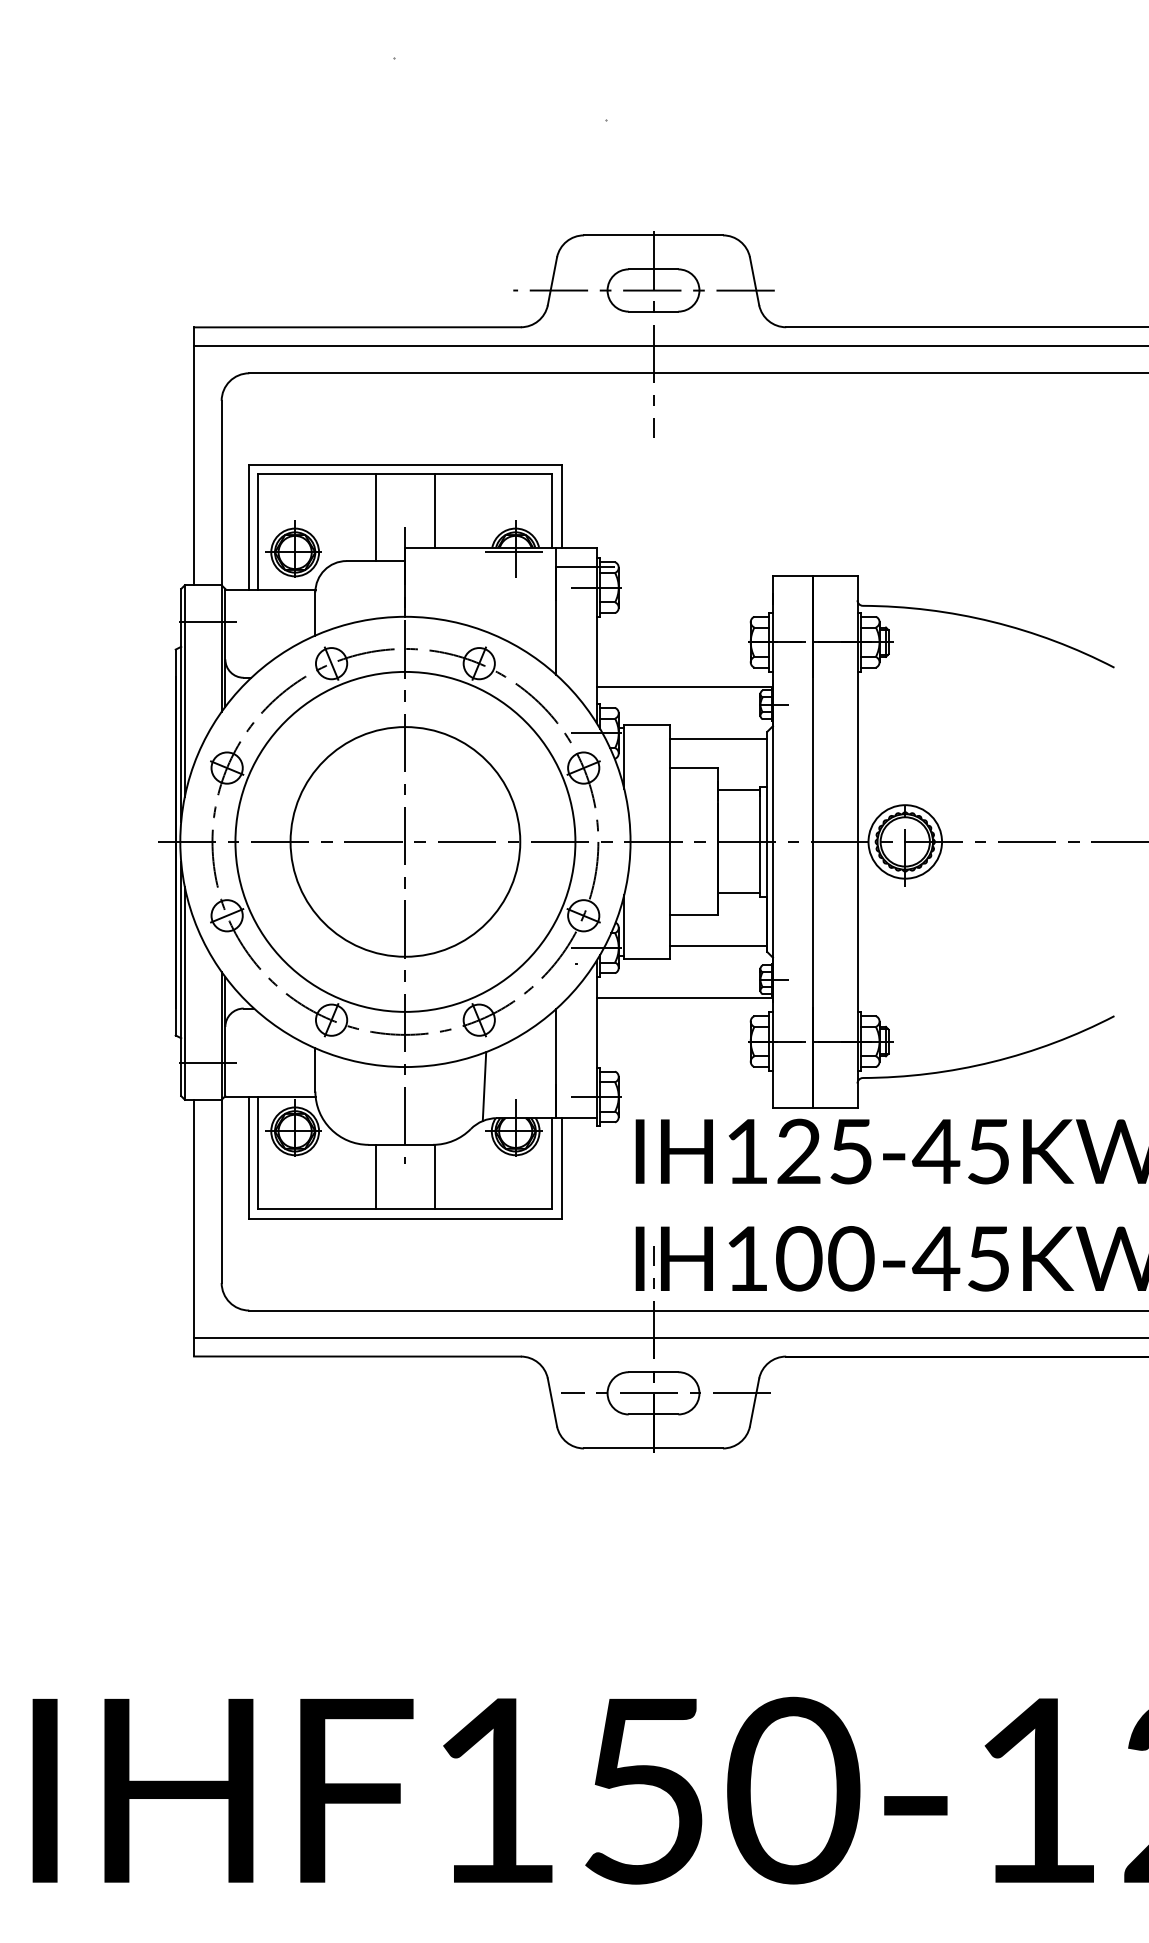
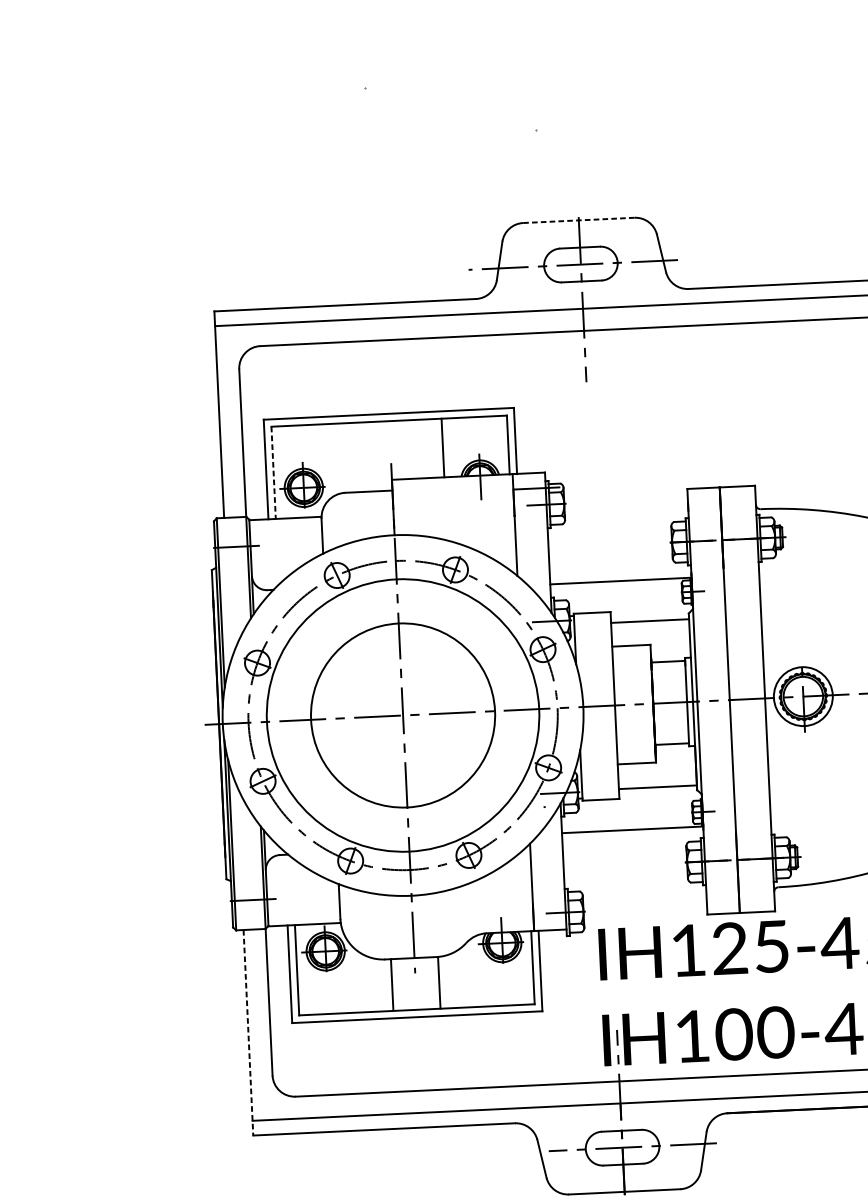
line: (654, 235) -> (579, 220), solid -> dashed
line: (434, 510) -> (442, 447), moved
line: (376, 517) -> (367, 456), removed
line: (258, 531) -> (273, 472), solid -> dashed
line: (513, 552) -> (478, 479), removed
line: (484, 1086) -> (475, 908), removed
line: (194, 1228) -> (248, 1033), solid -> dashed

